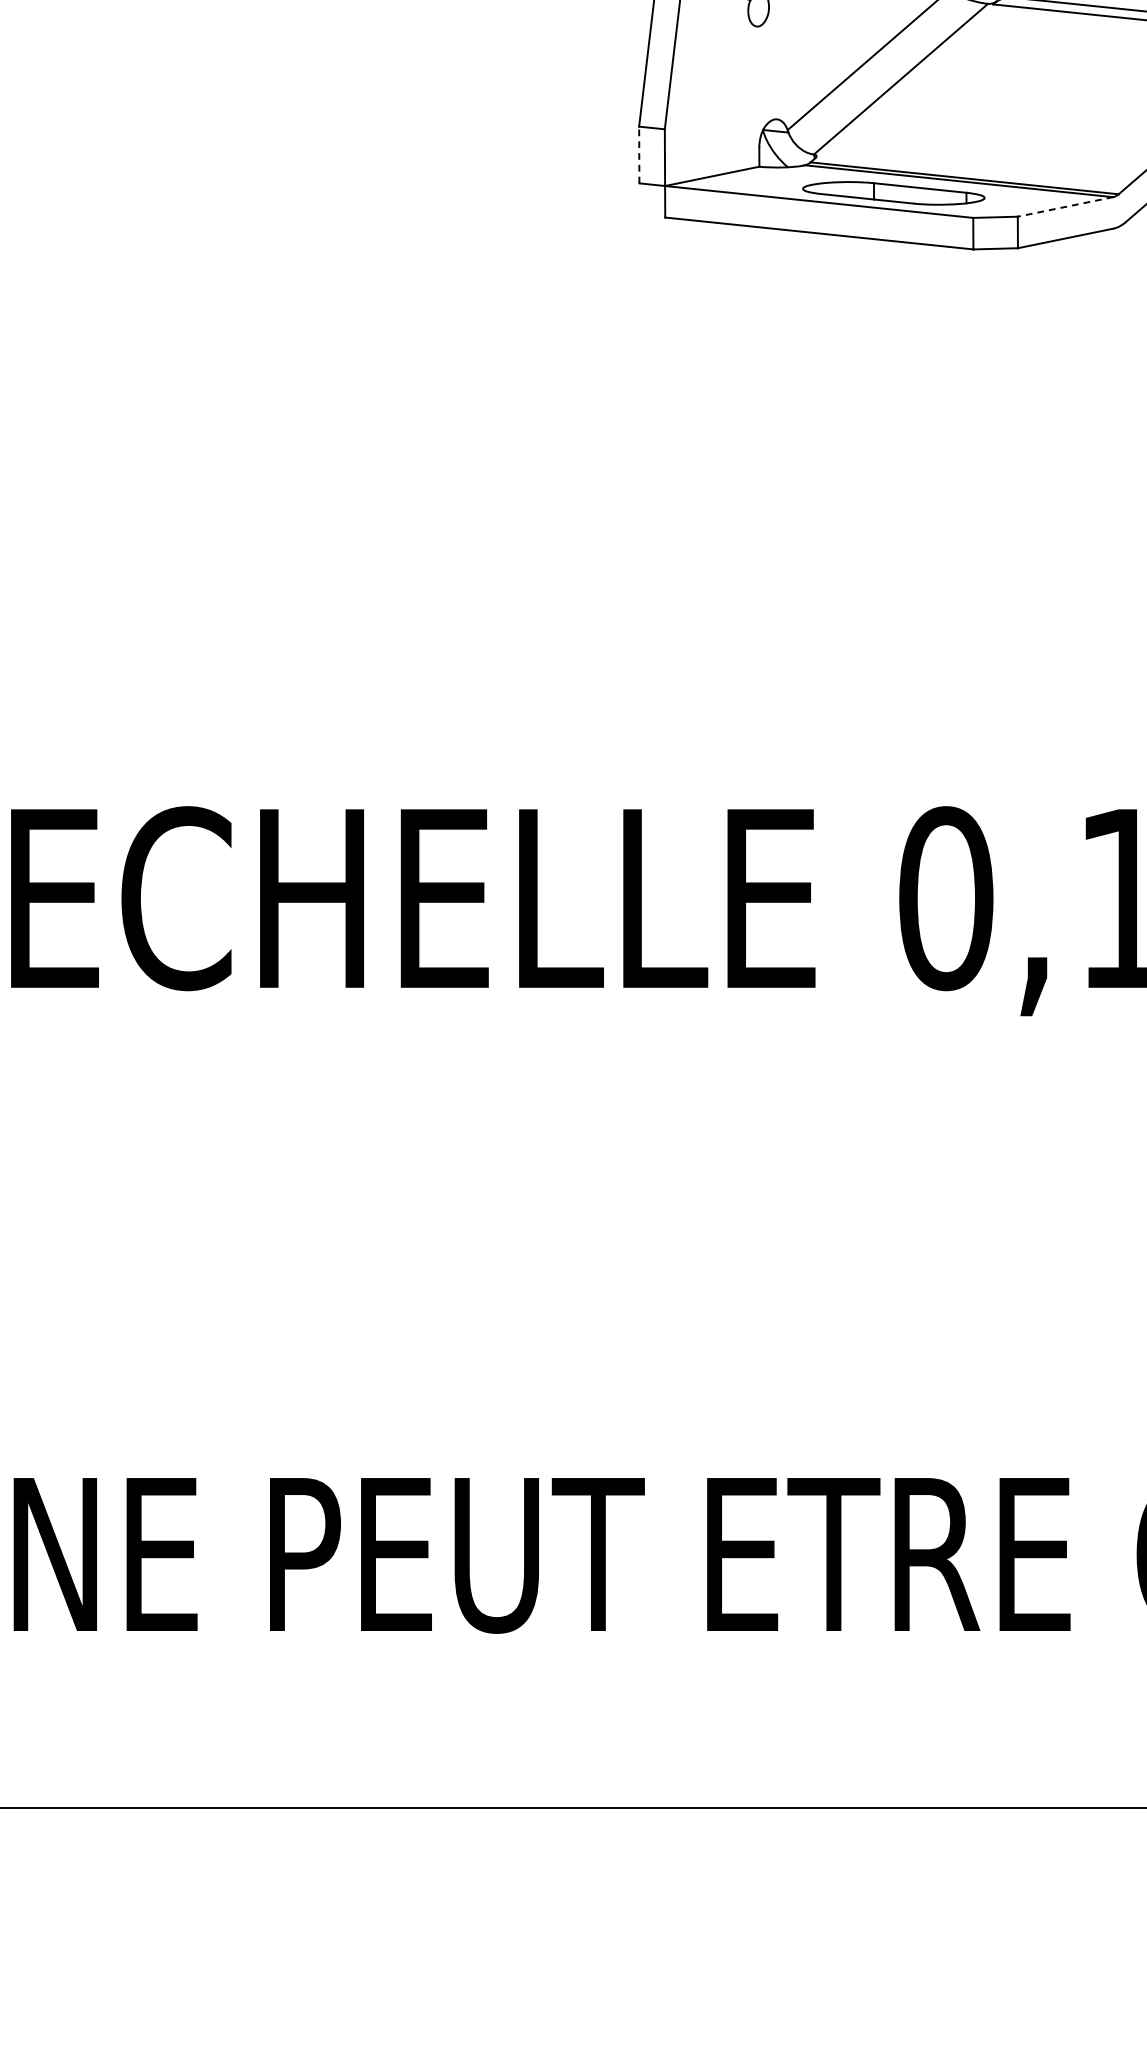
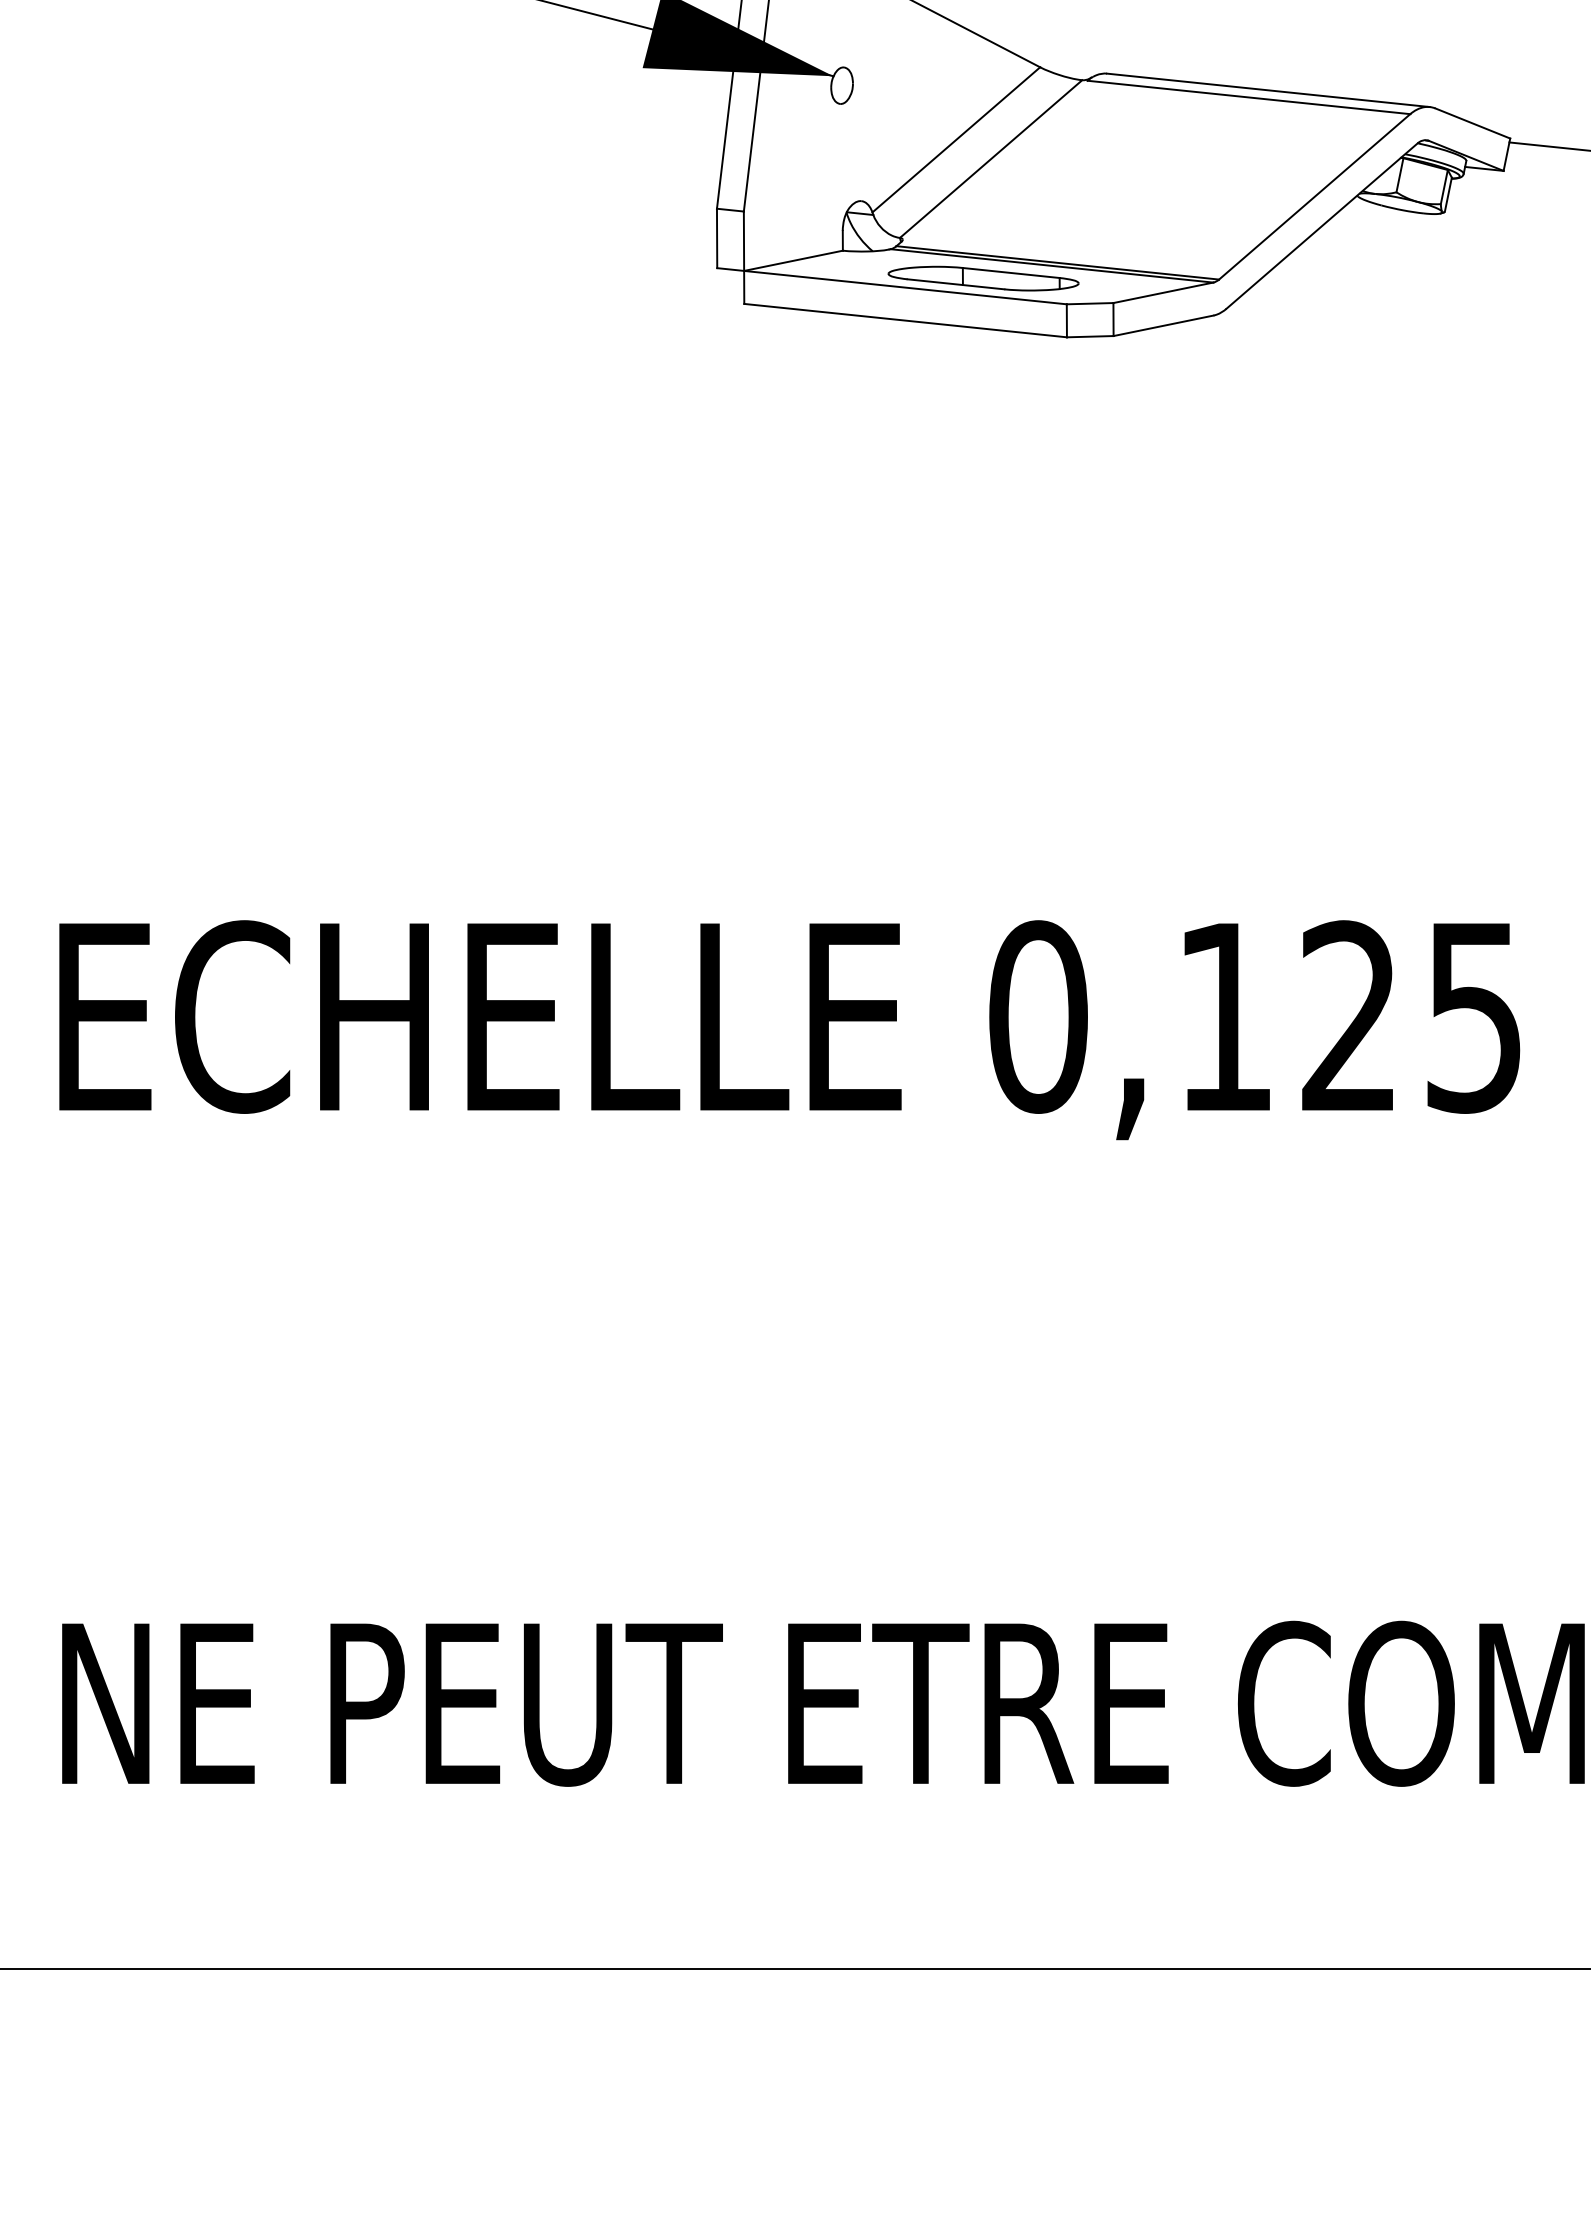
line: (639, 155) -> (717, 238), dashed -> solid
line: (1065, 206) -> (1163, 292), dashed -> solid

